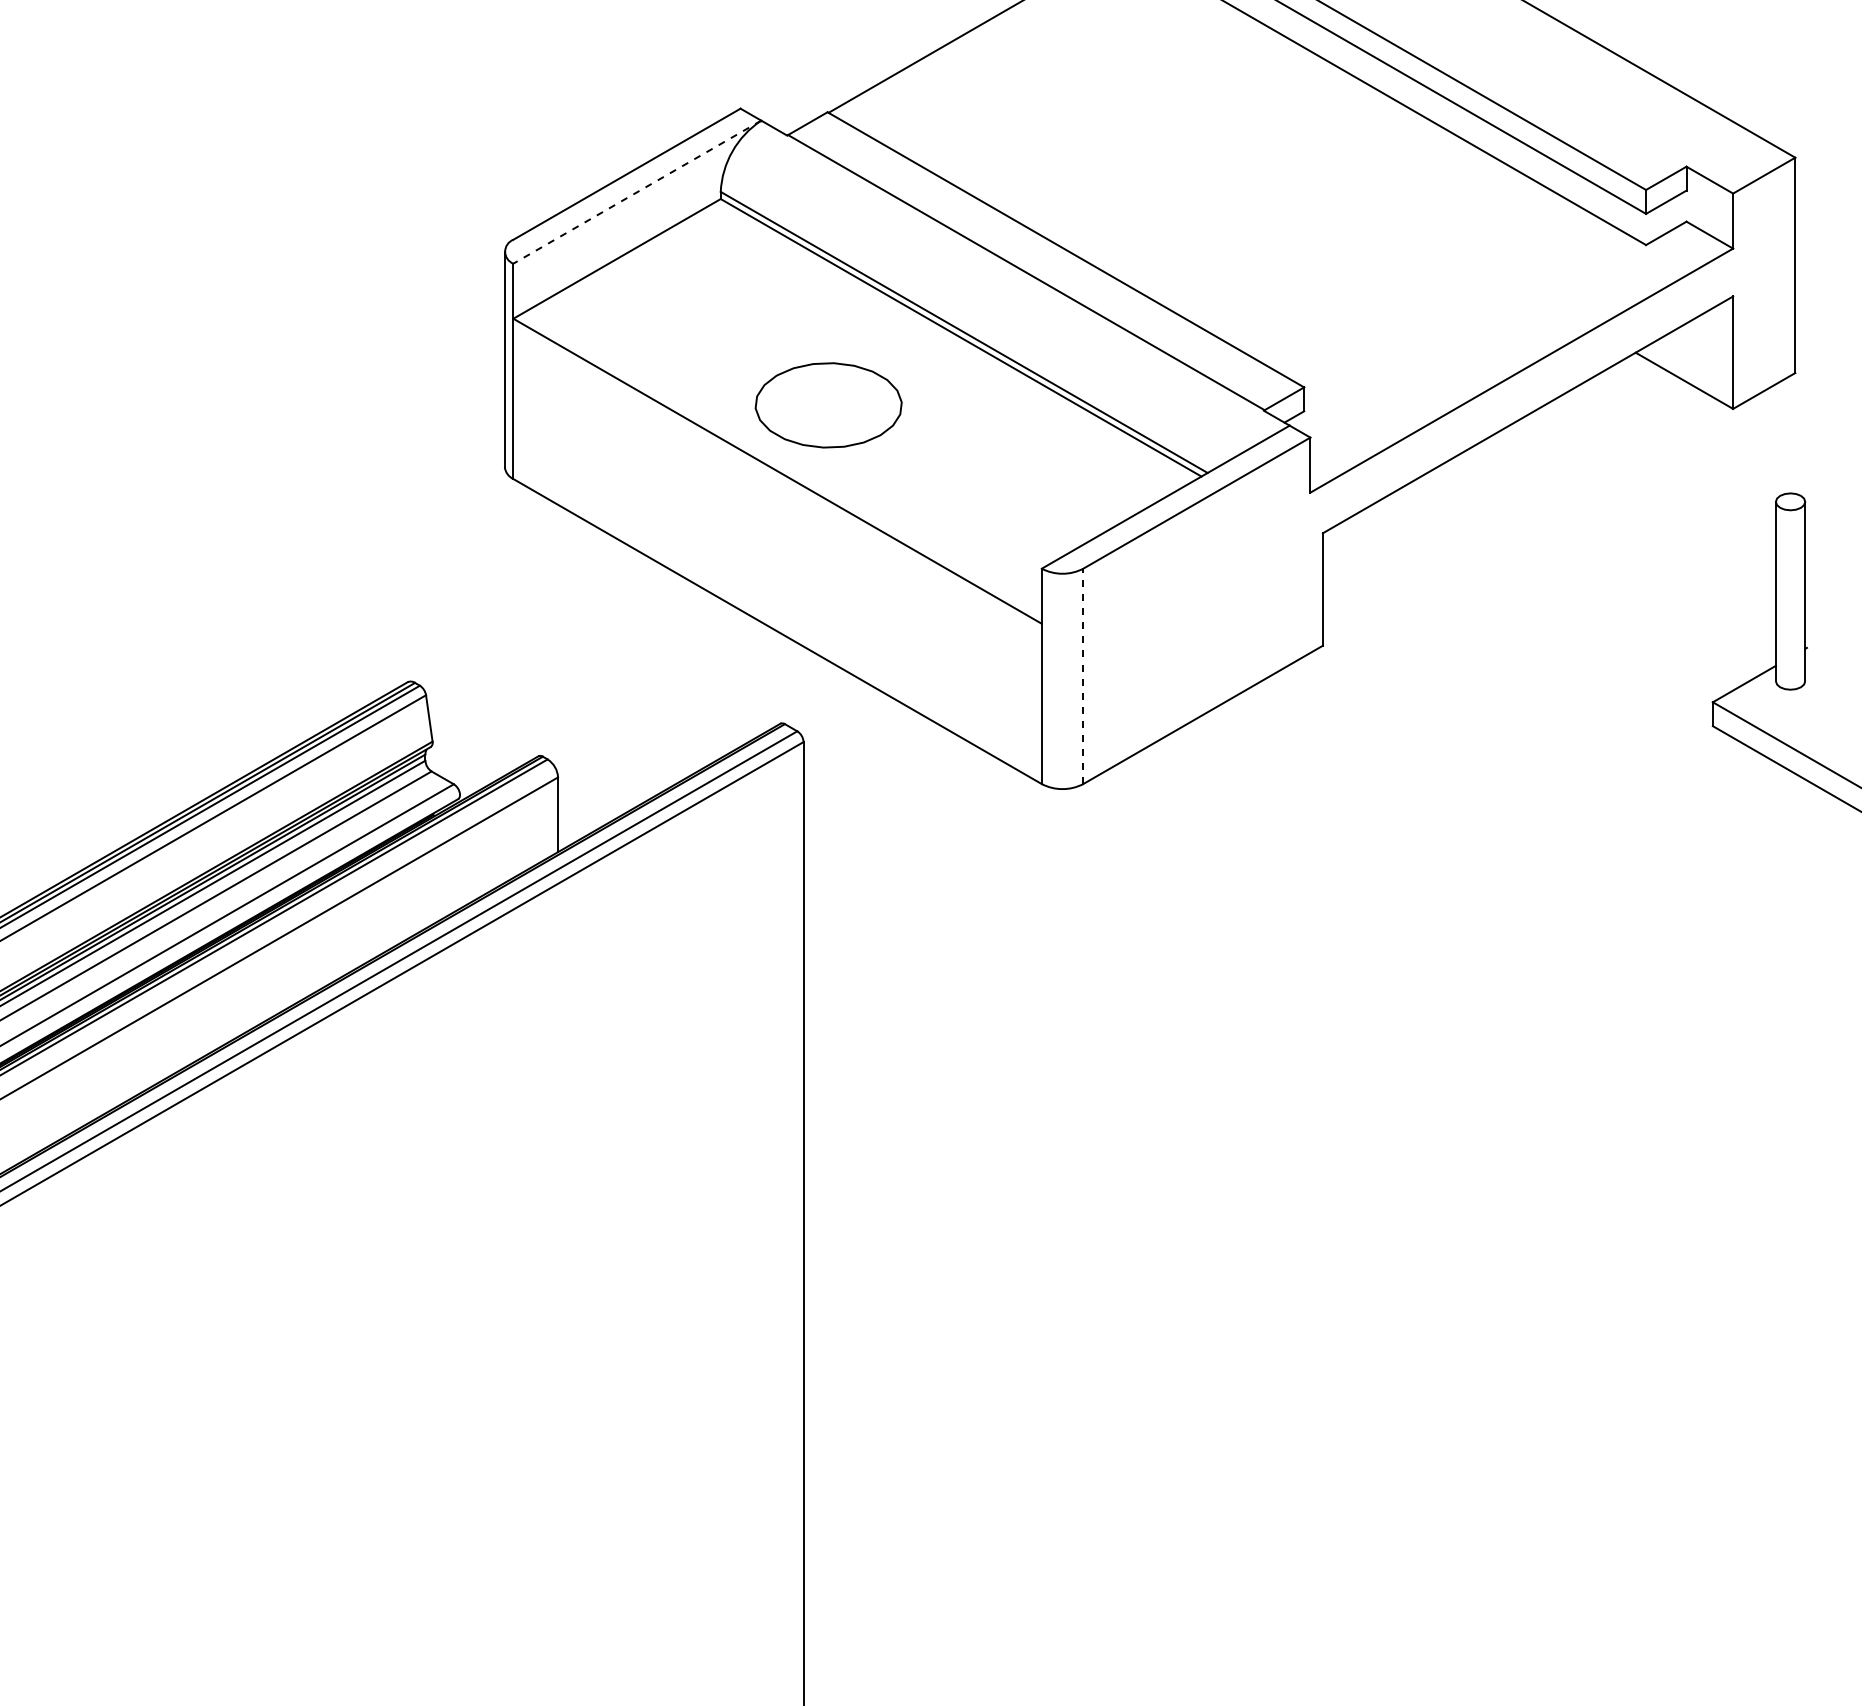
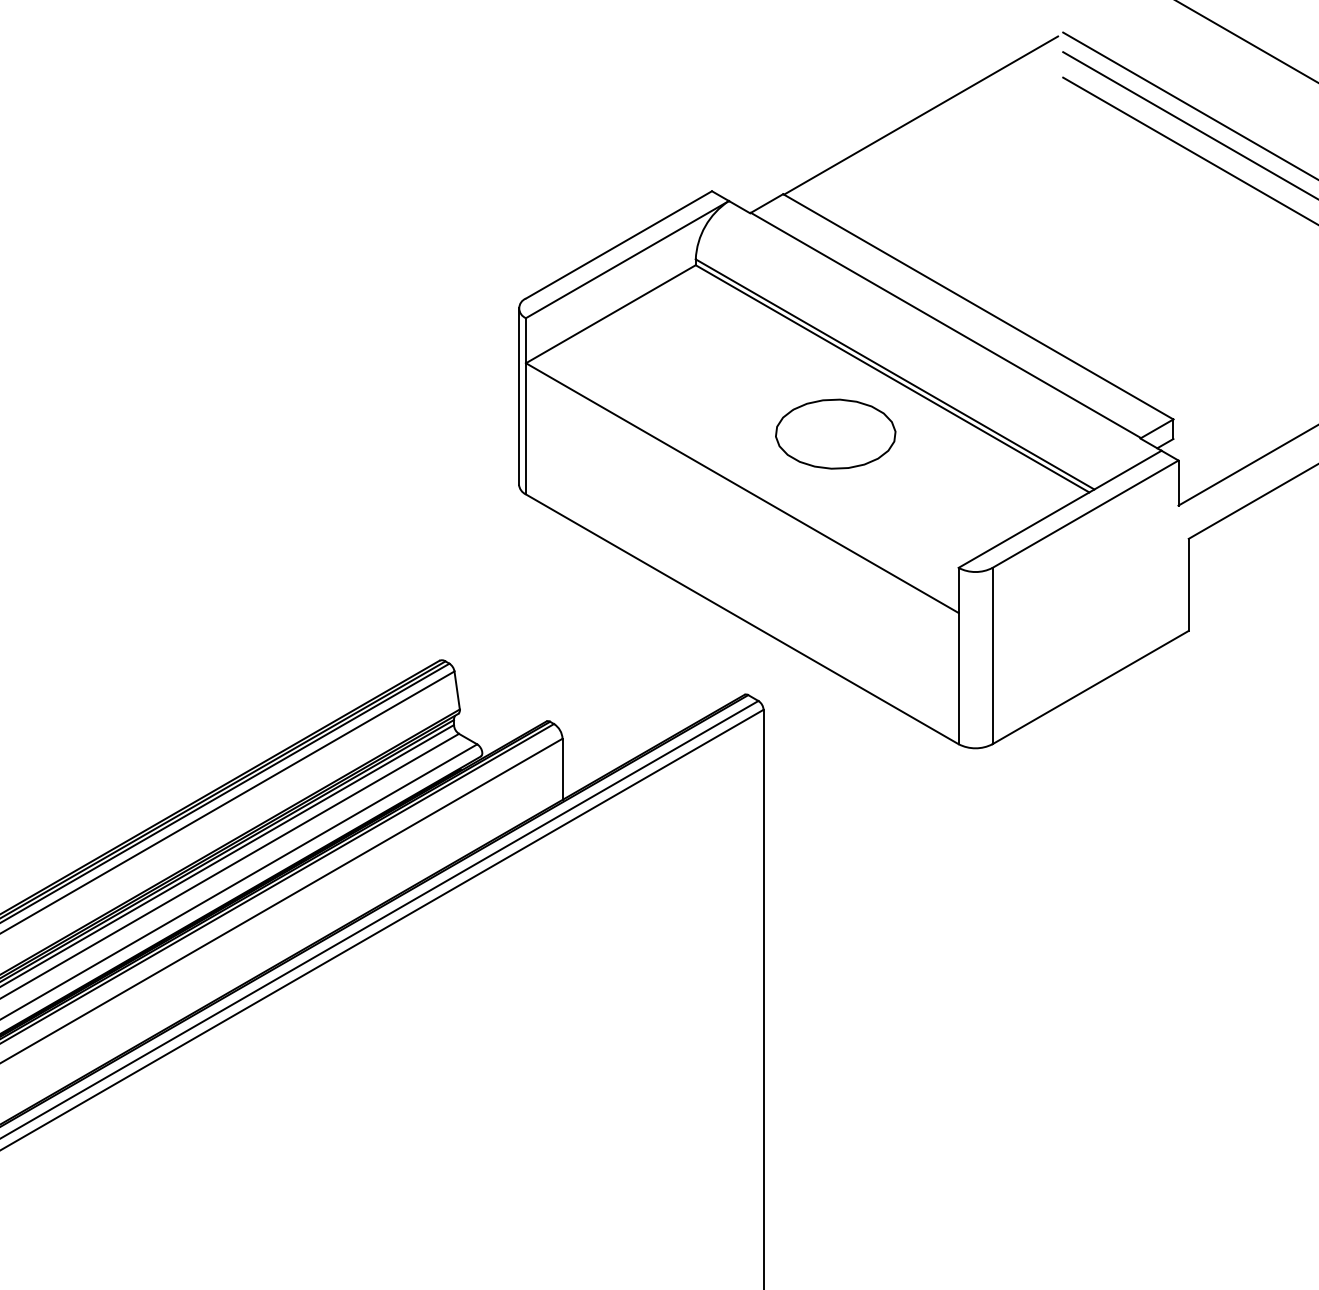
line: (636, 192) -> (626, 259), dashed -> solid
part: (828, 405) -> (835, 434), moved
line: (1083, 676) -> (992, 656), dashed -> solid

